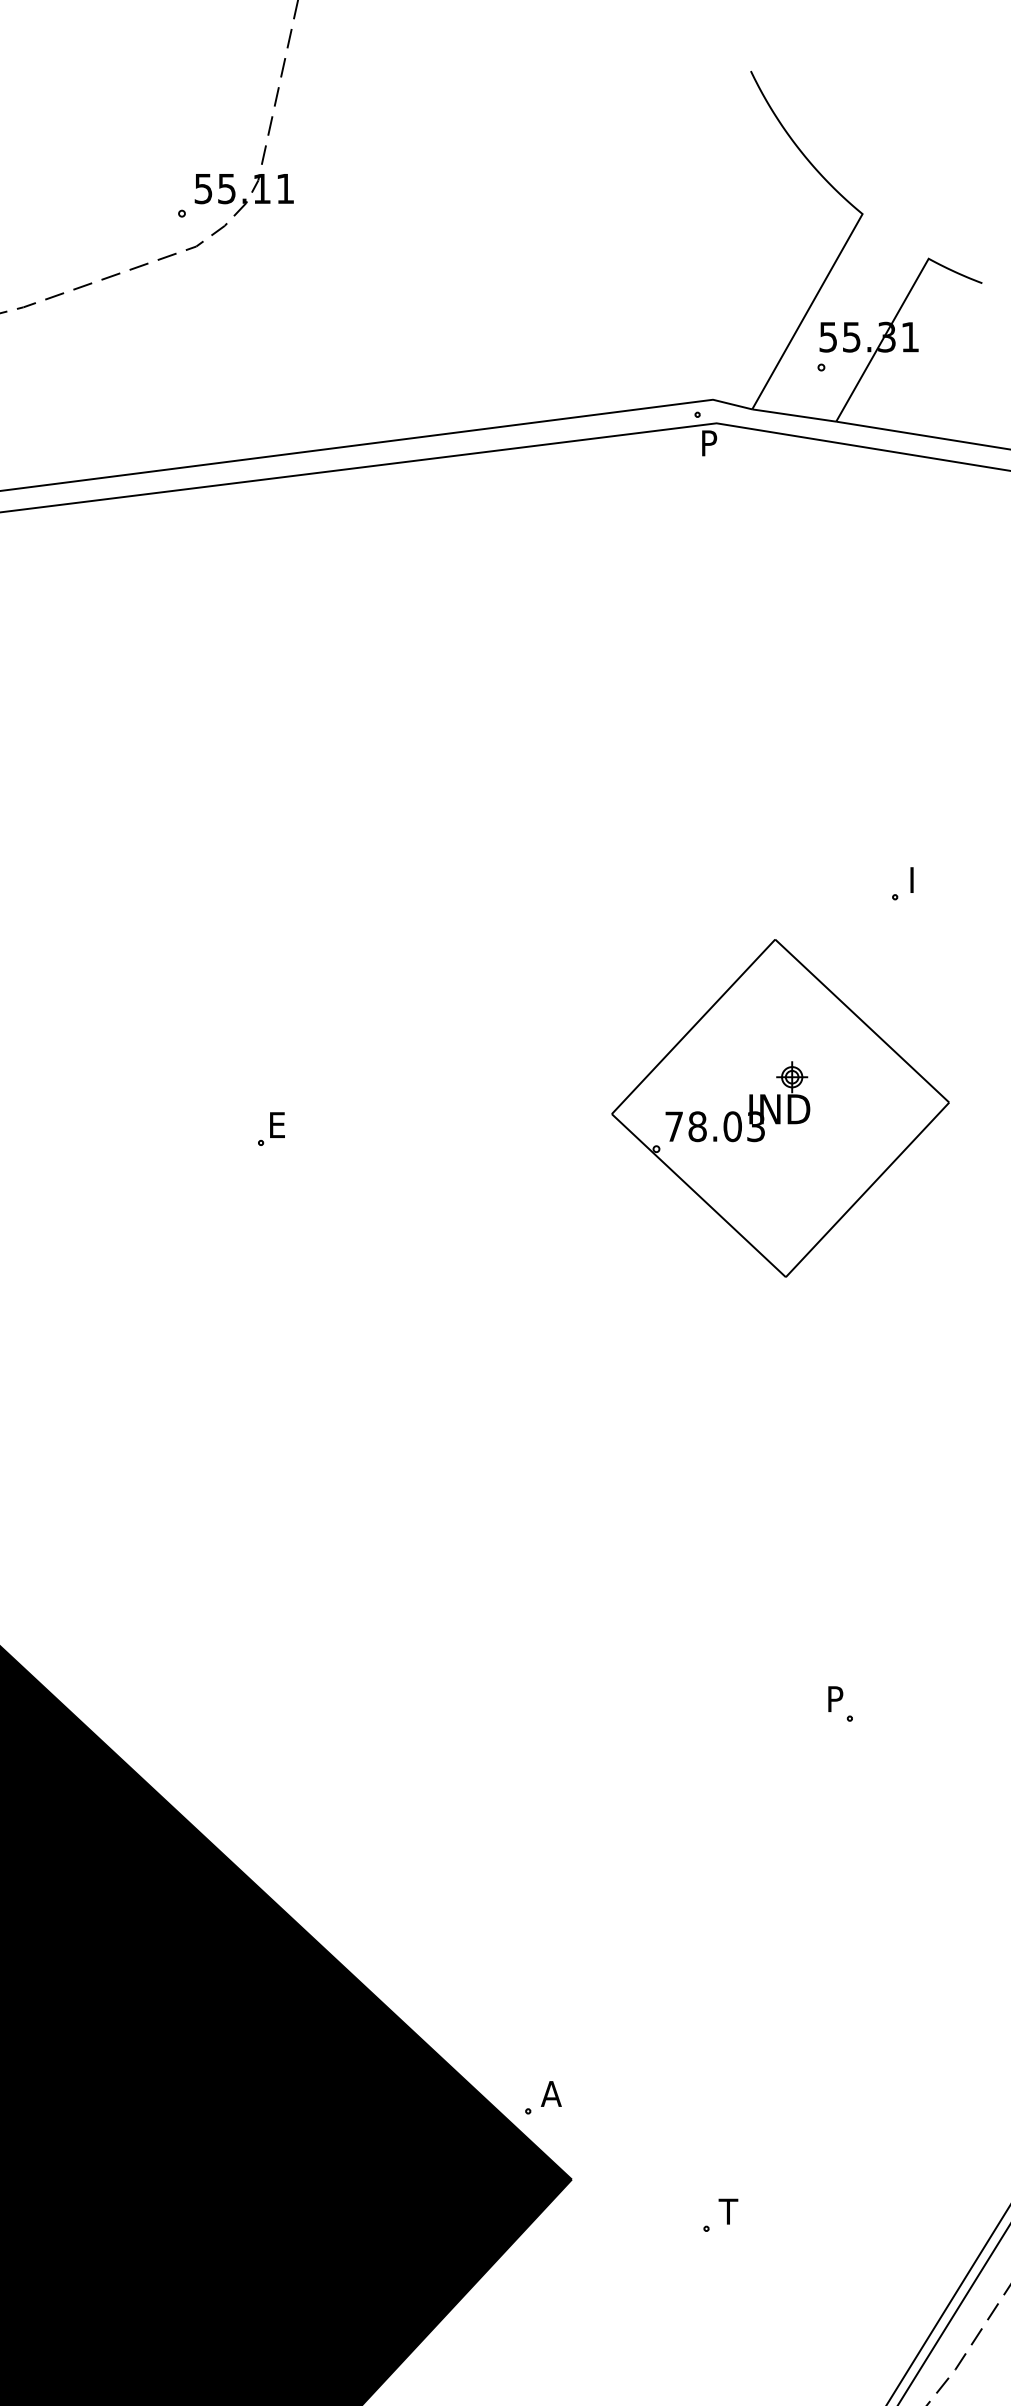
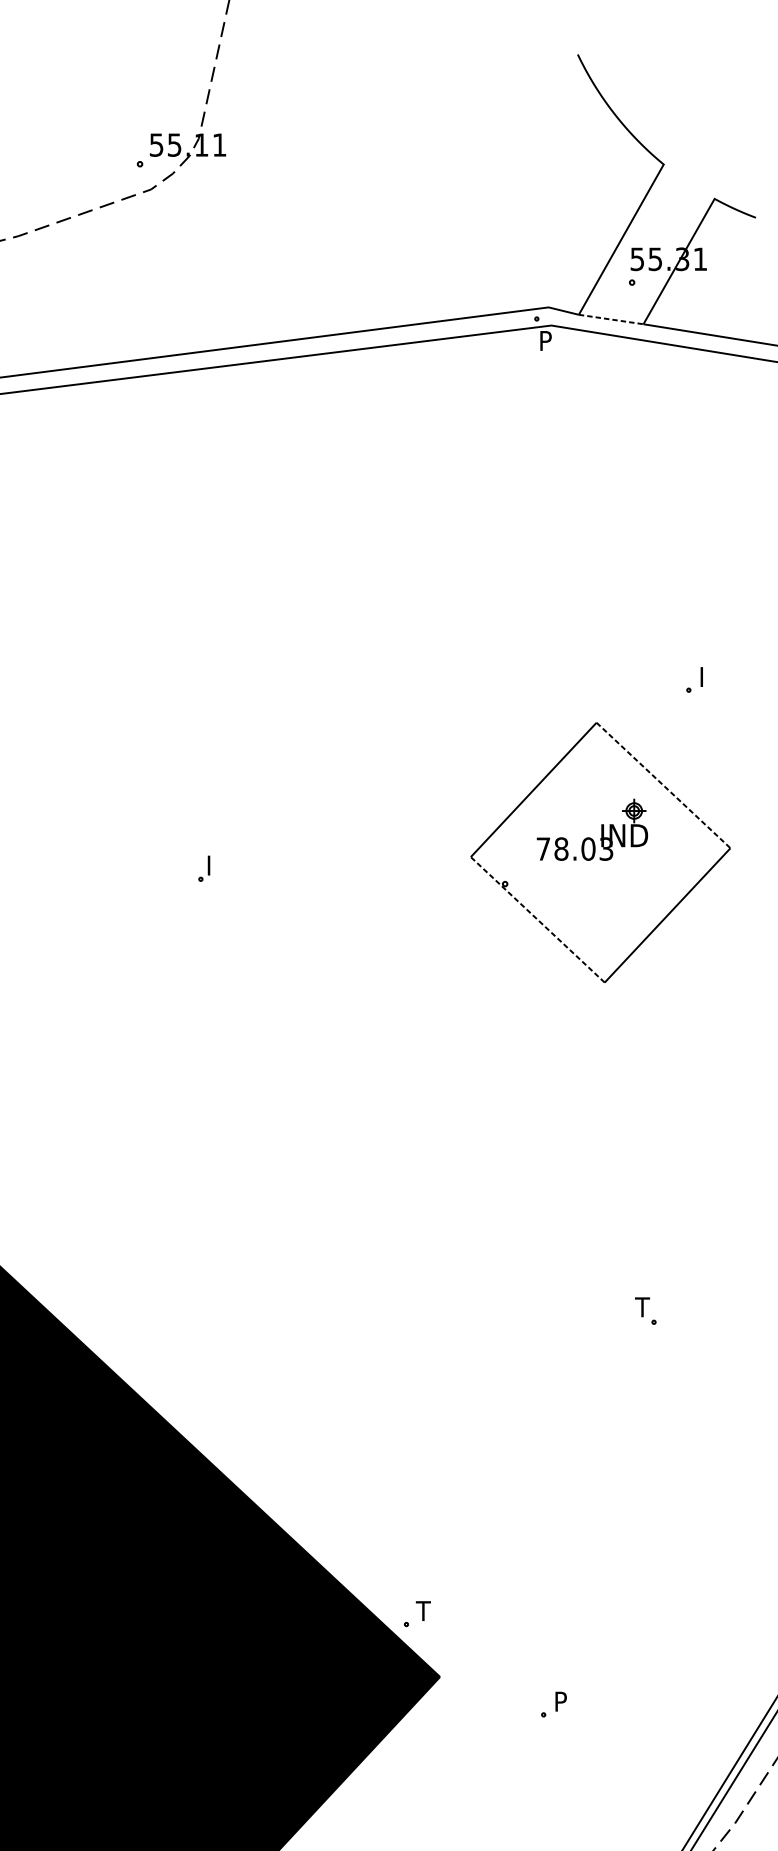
line: (794, 415) -> (611, 319), solid -> dashed
line: (862, 1021) -> (663, 785), solid -> dashed
part: (735, 1111) -> (590, 837), moved
text: (278, 1124) -> (214, 865), E -> I
line: (698, 1195) -> (537, 919), solid -> dashed
text: (834, 1699) -> (642, 1307), P -> T
text: (550, 2093) -> (423, 1610), A -> T
text: (728, 2211) -> (560, 1701), T -> P

